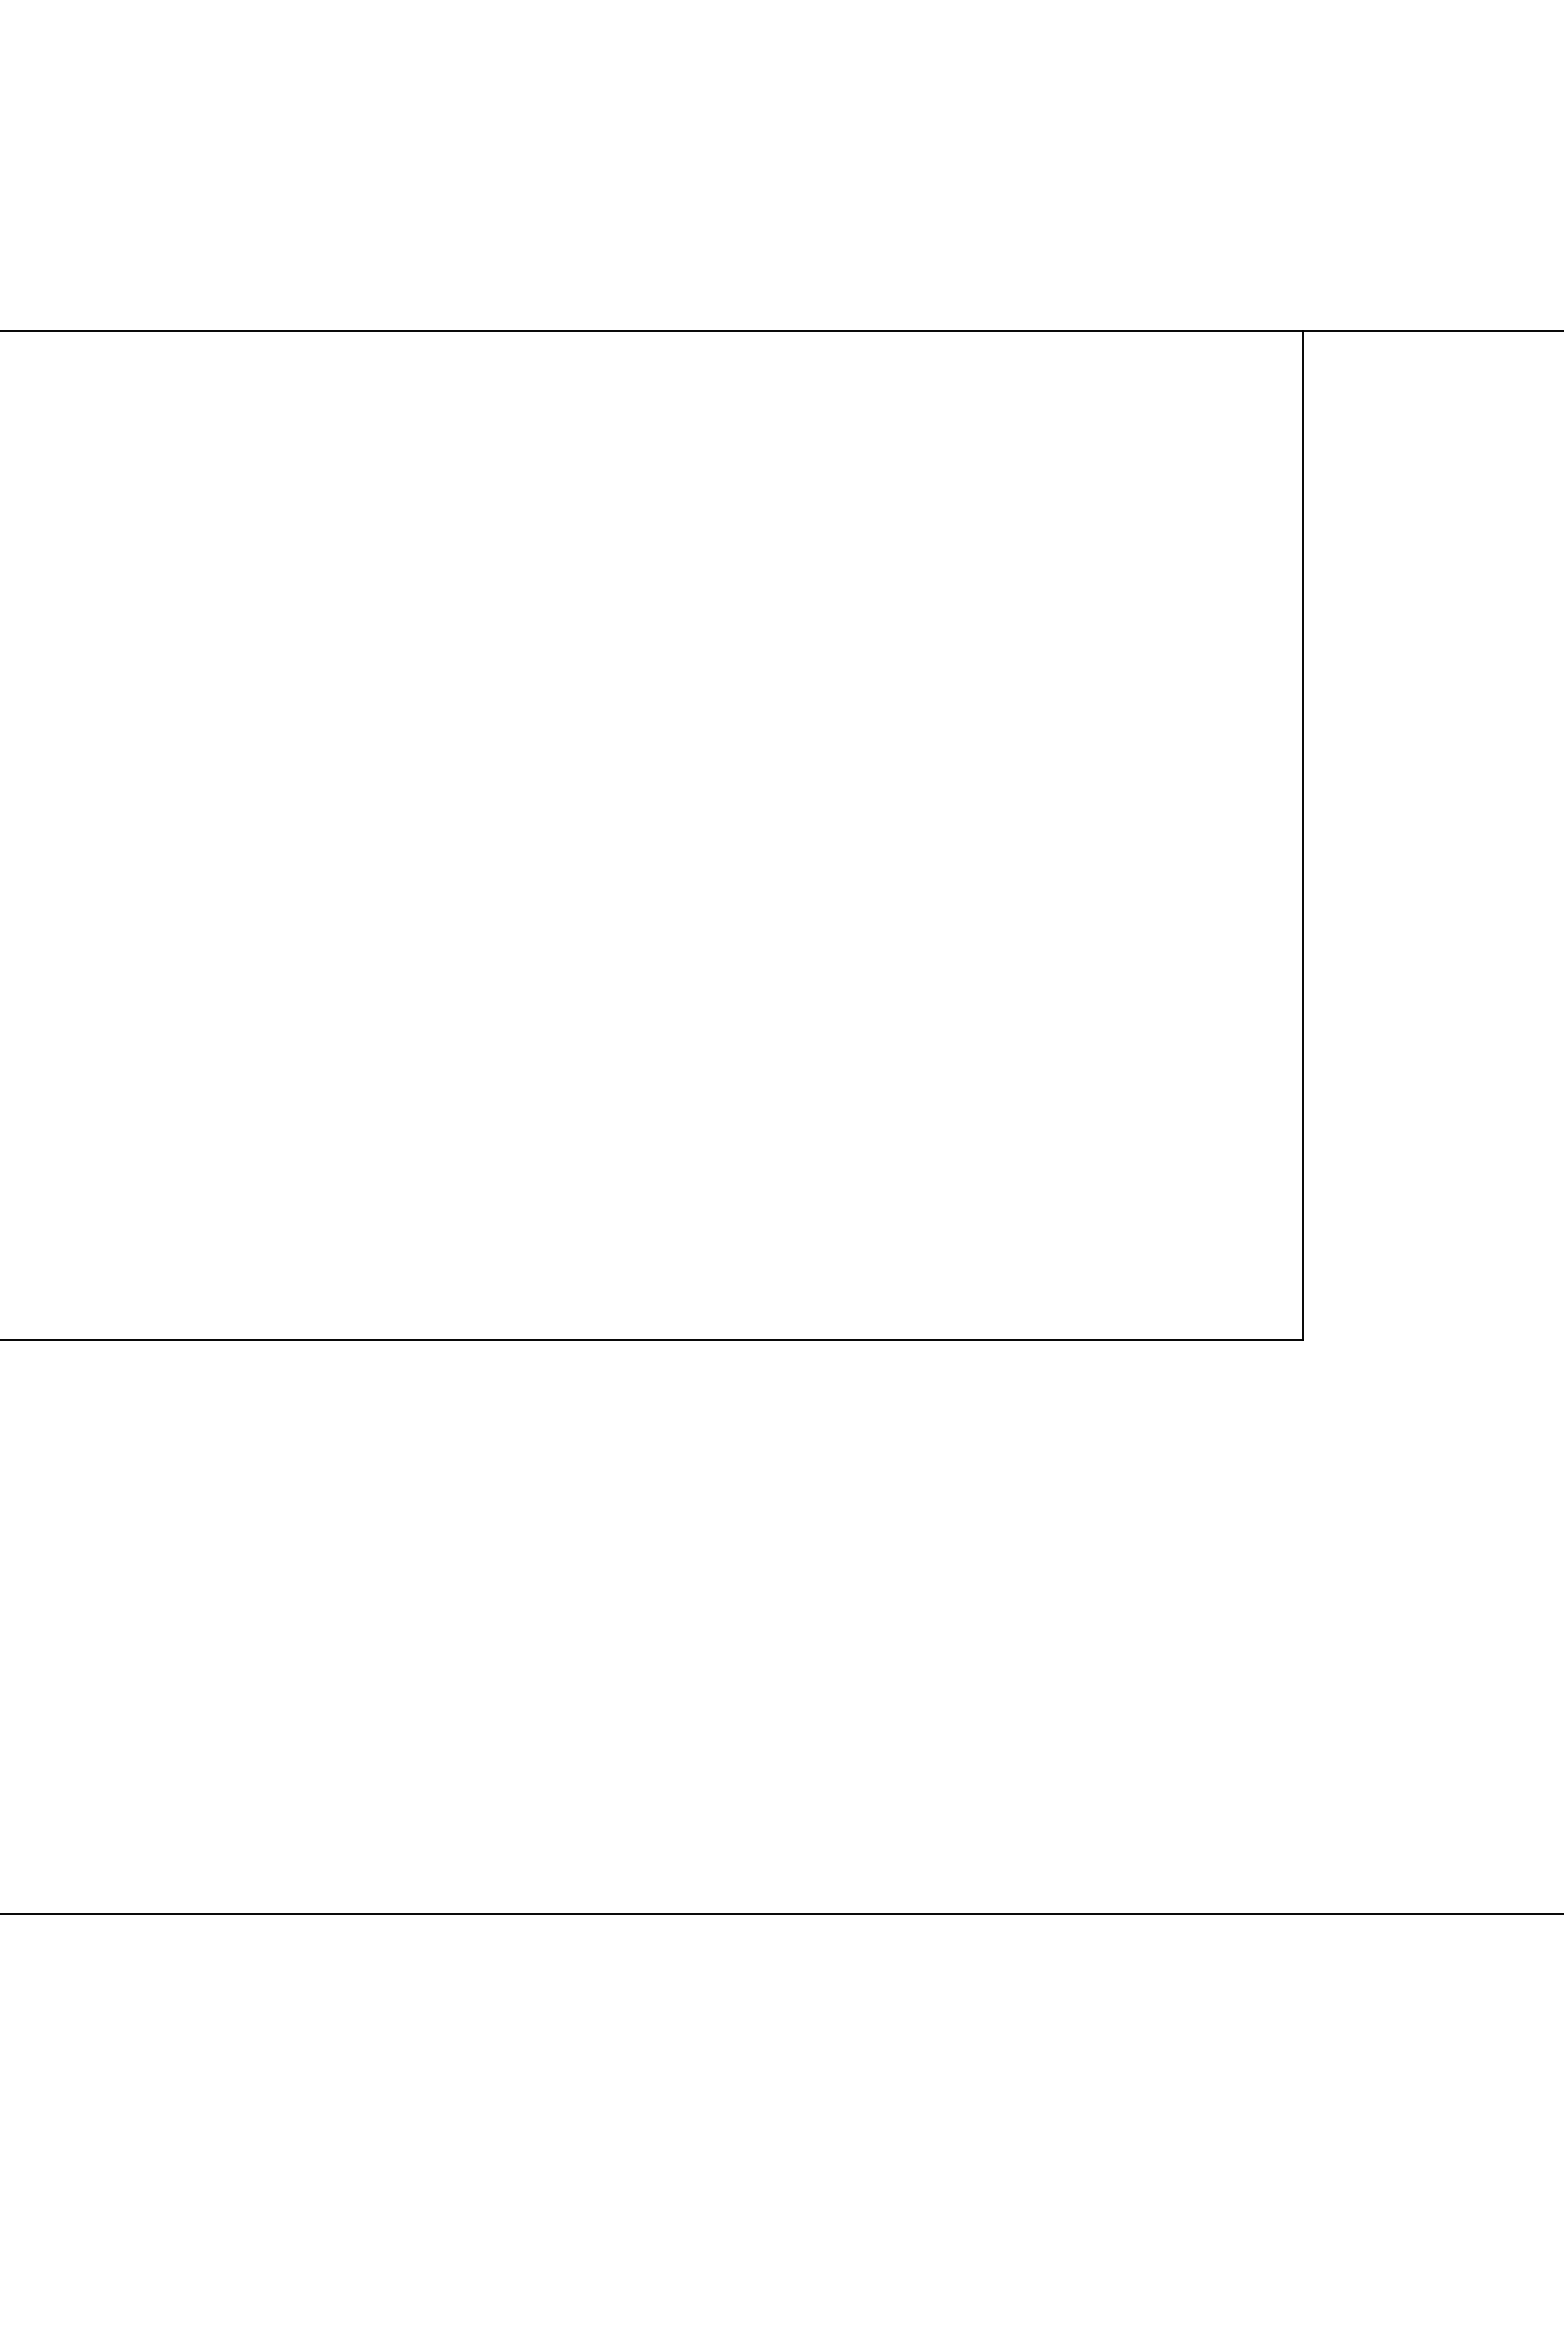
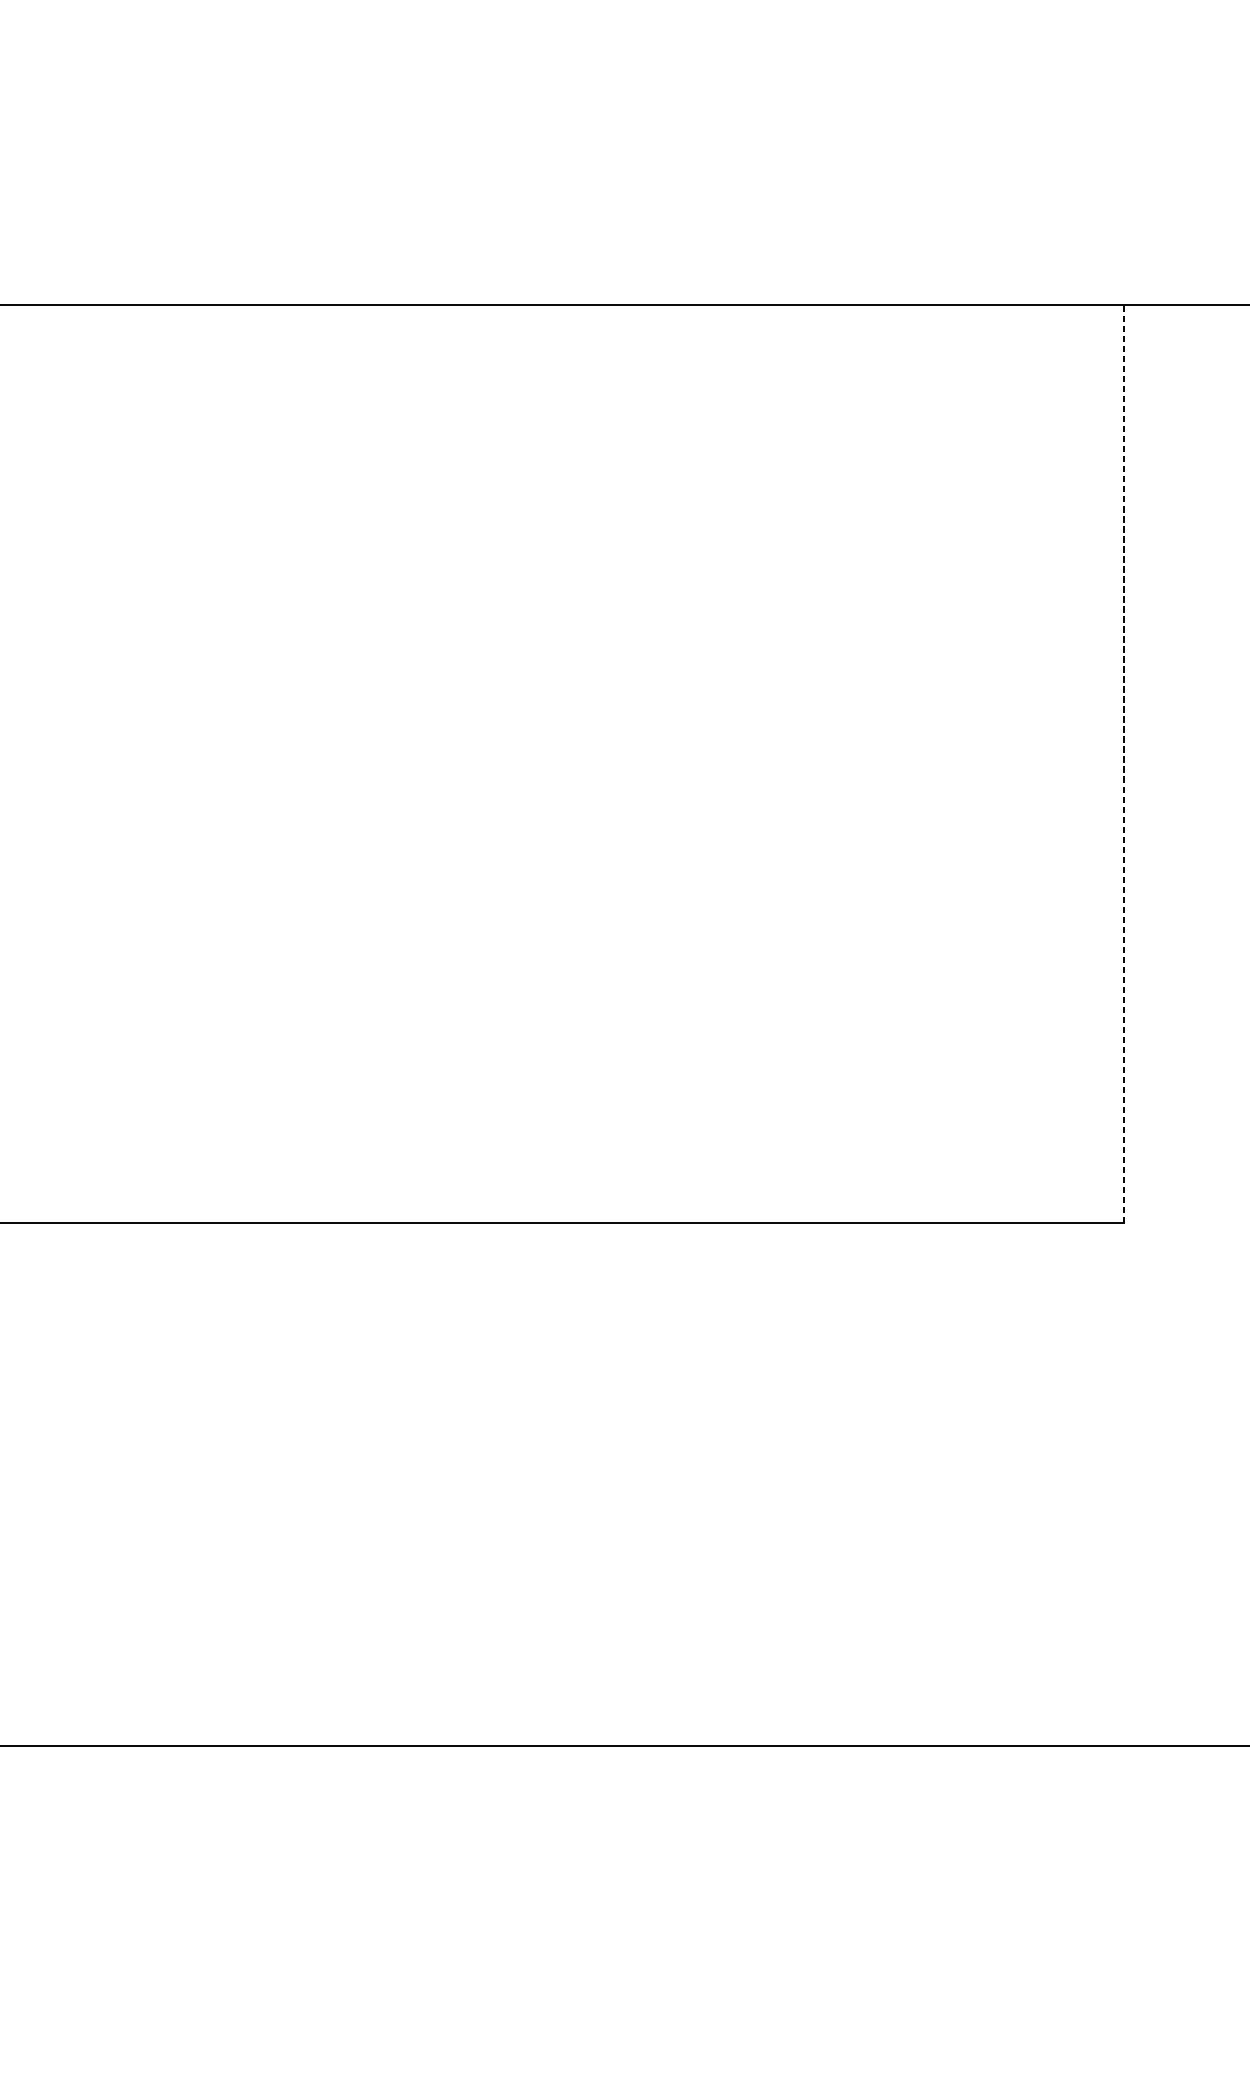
line: (1303, 835) -> (1124, 763), solid -> dashed

